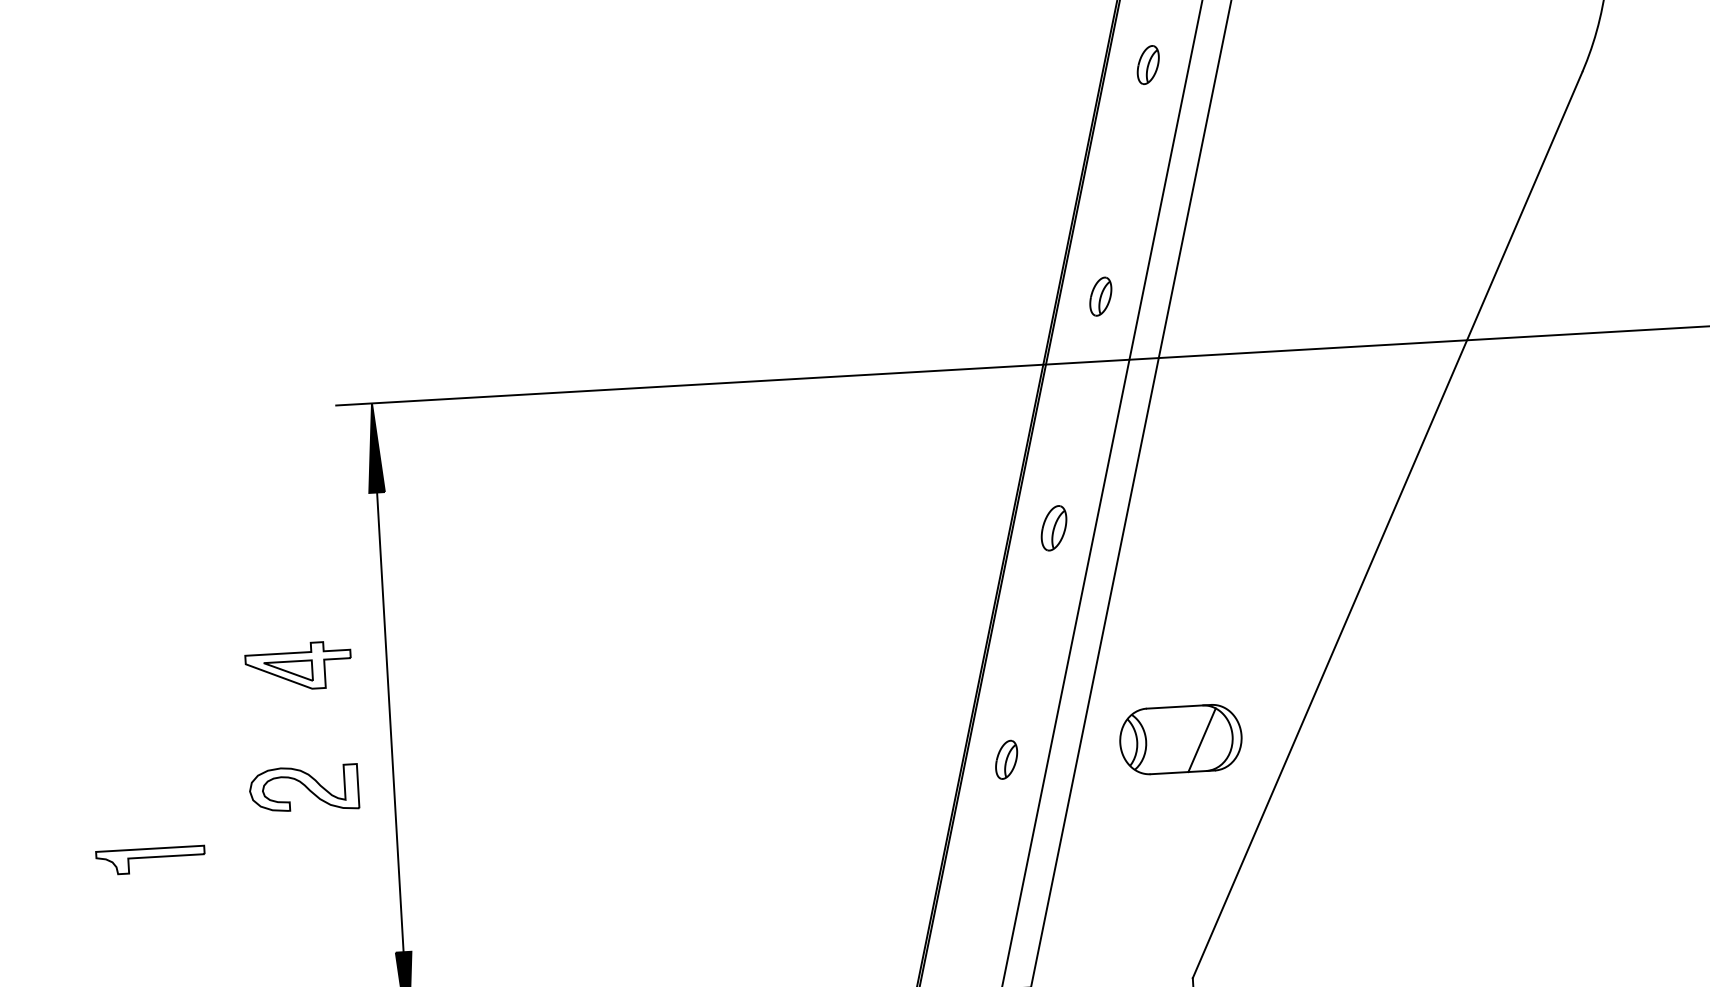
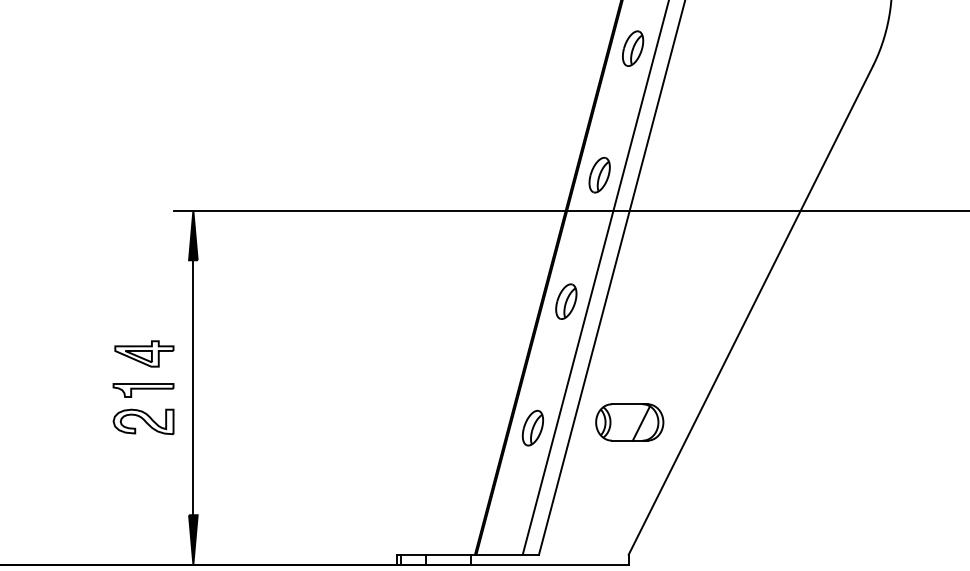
part: (1148, 64) -> (633, 48), size x1.67
part: (1100, 295) -> (599, 174), size x1.67
part: (1054, 528) -> (566, 301), size x1.43
part: (1006, 758) -> (532, 427), size x1.67
part: (150, 860) -> (143, 390), moved

